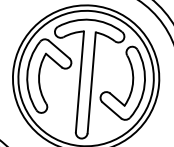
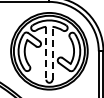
line: (91, 81) -> (52, 52), solid -> dashed
line: (80, 82) -> (46, 53), solid -> dashed

